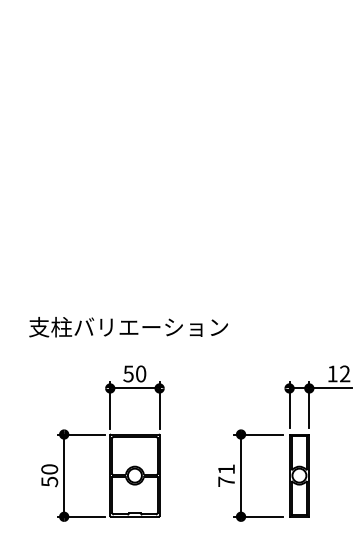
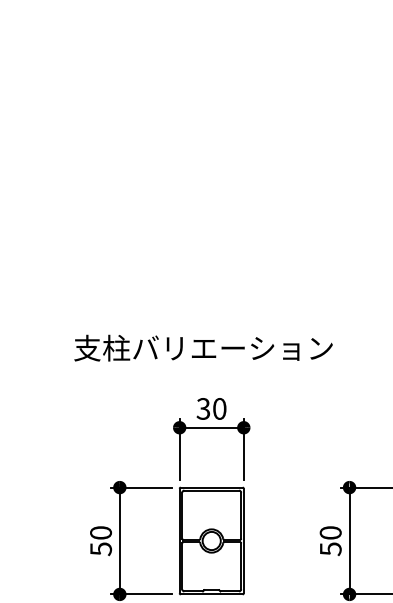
text: (128, 373) -> (203, 408), 50 -> 30
text: (226, 475) -> (330, 540), 71 -> 50

